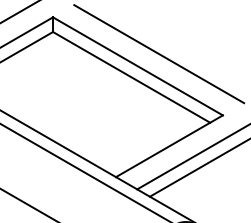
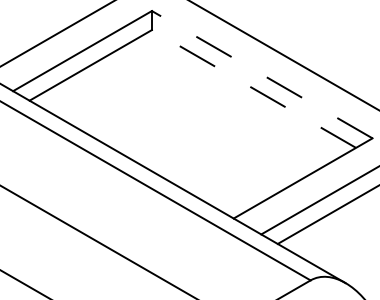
line: (137, 66) -> (261, 74), solid -> dashed
line: (131, 77) -> (253, 88), solid -> dashed

